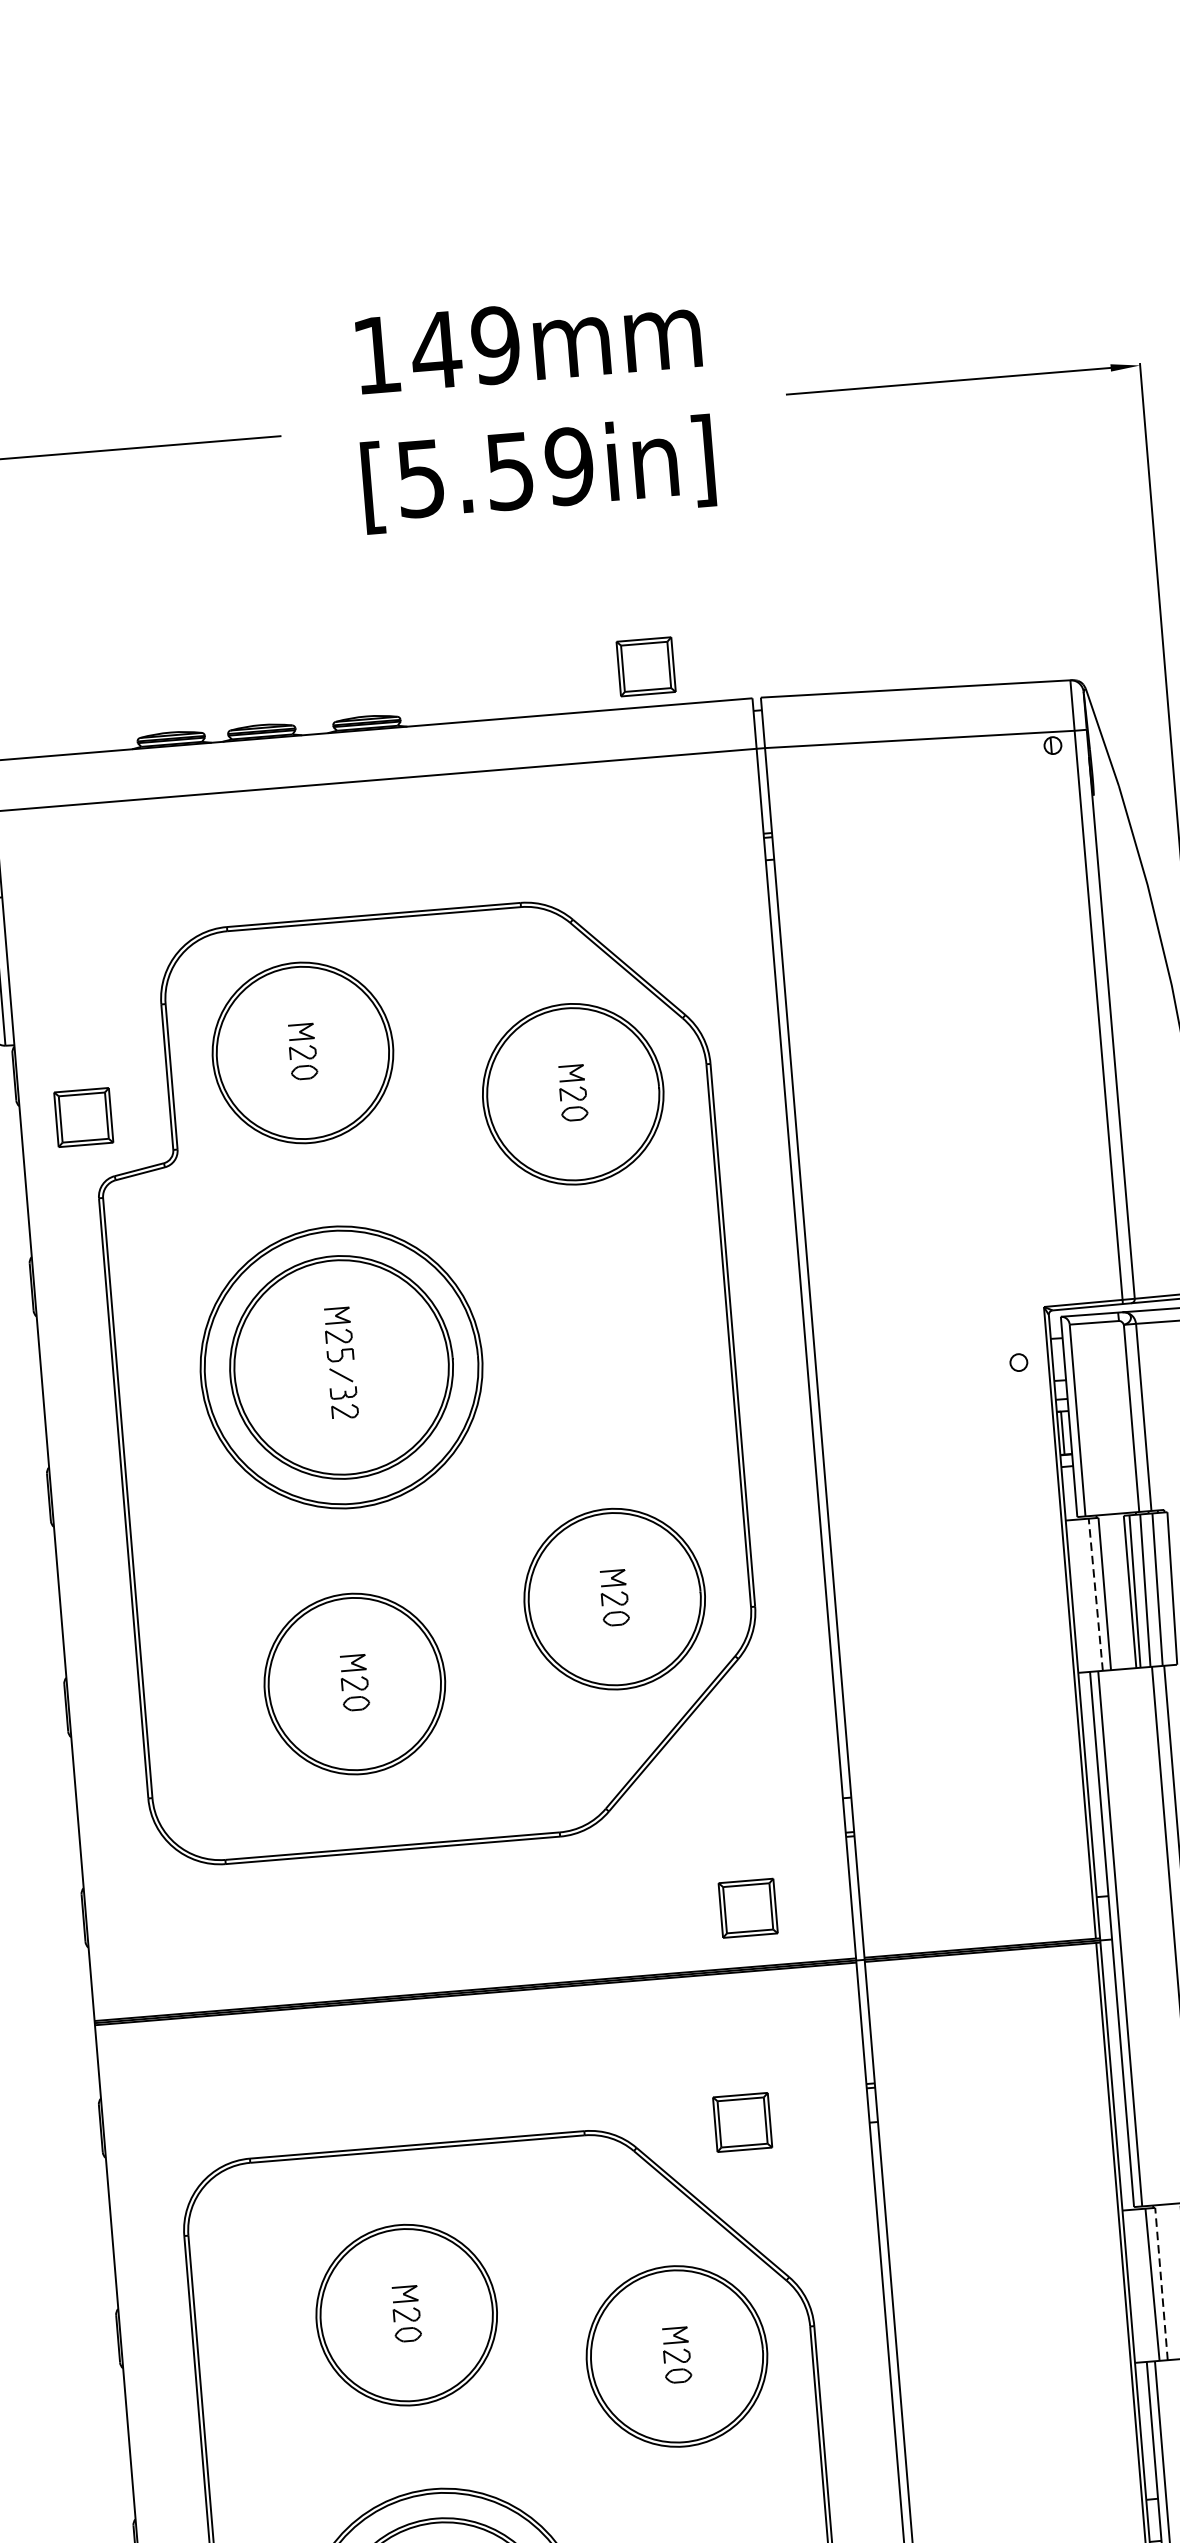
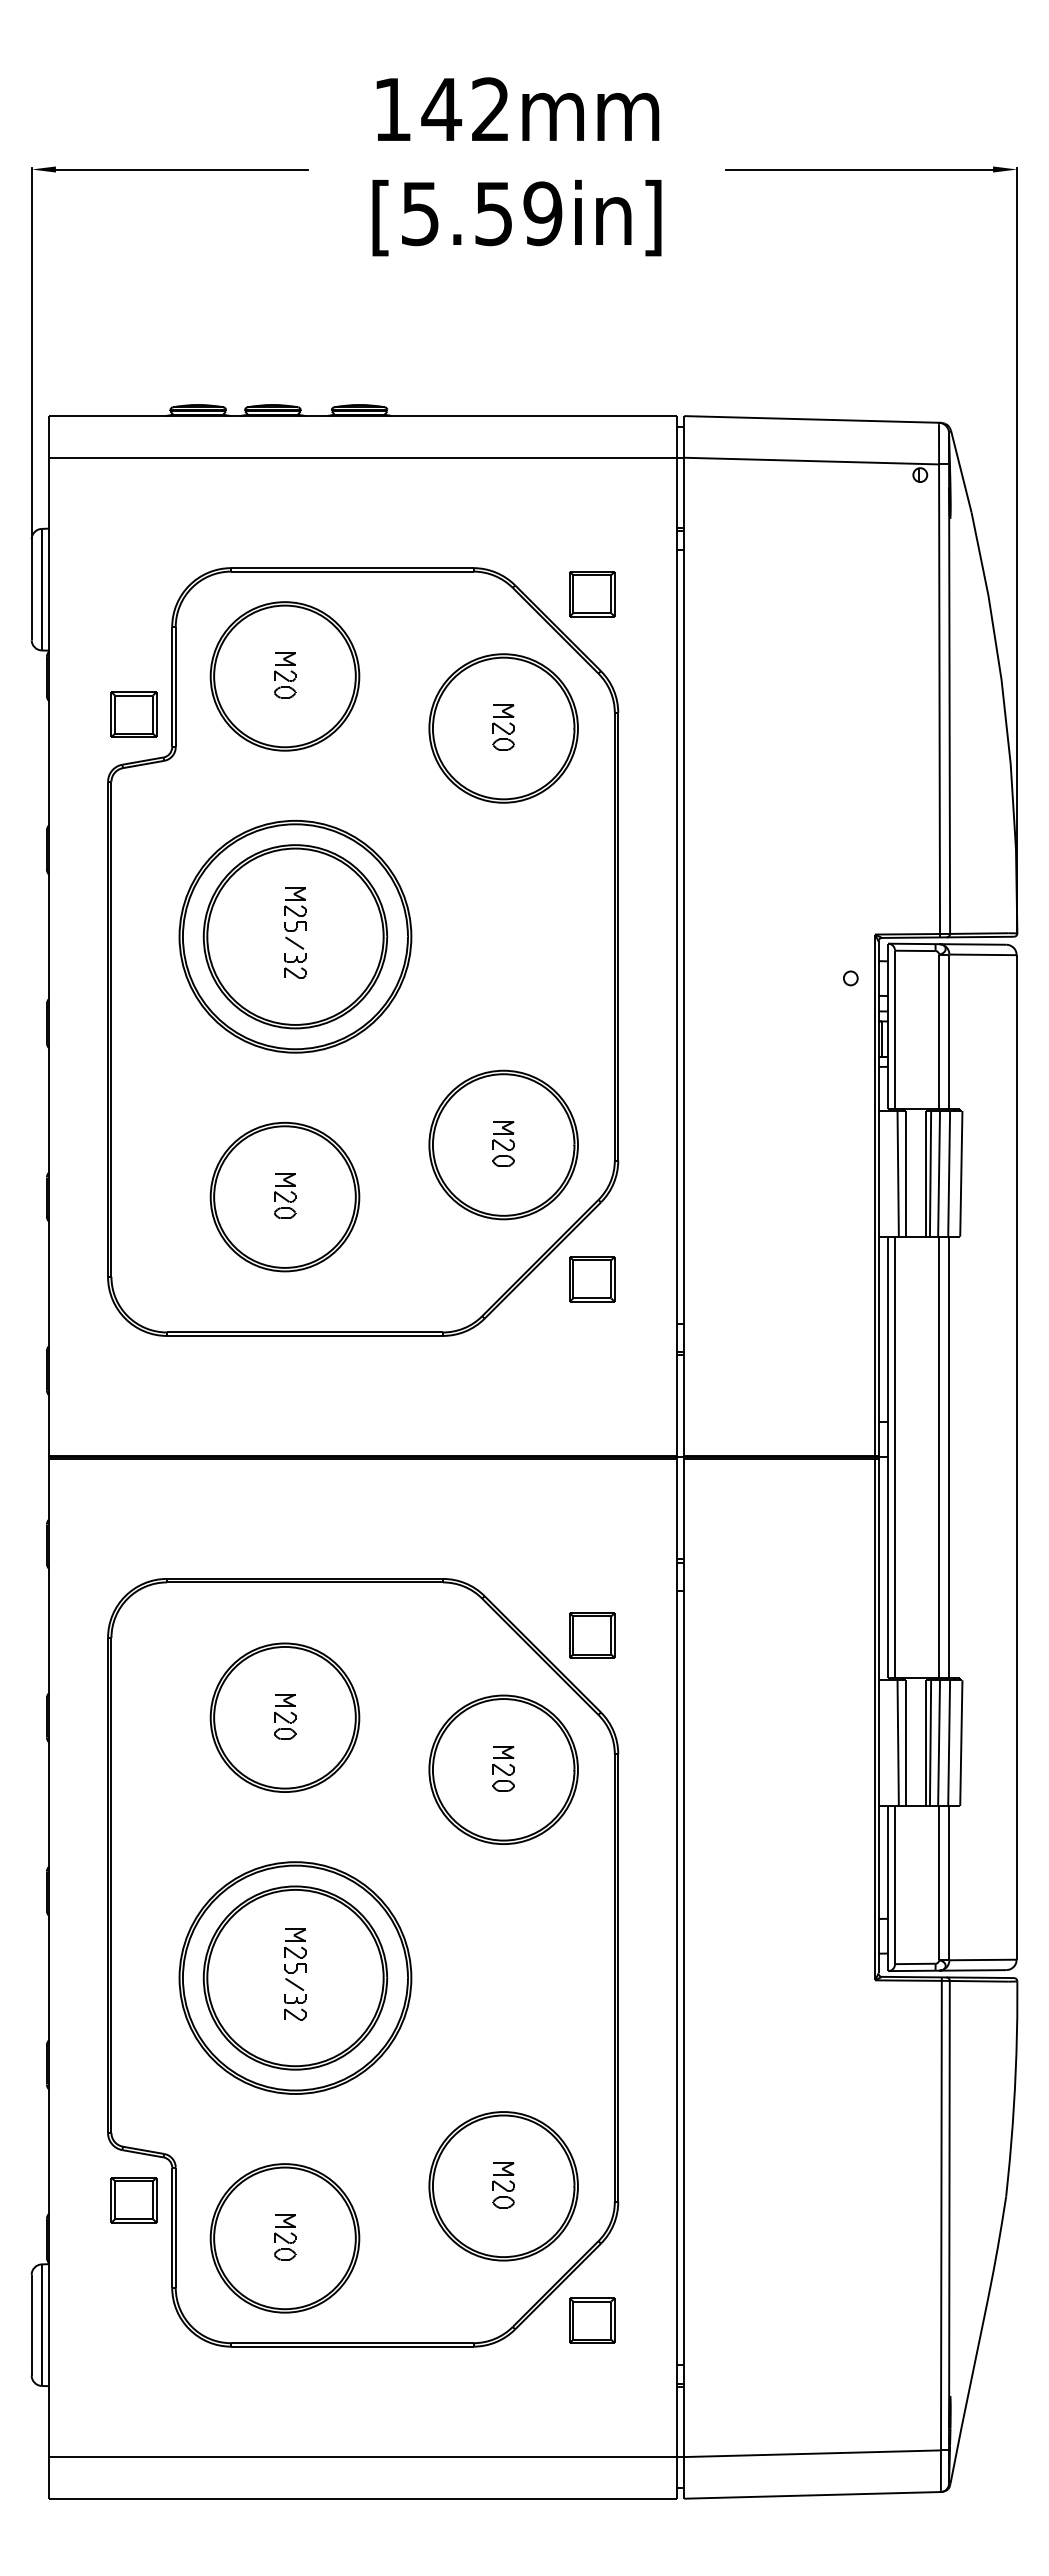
text: (495, 345) -> (490, 109), 149mm -> 142mm
part: (646, 667) -> (592, 594), moved
part: (83, 1117) -> (133, 714), moved
line: (1096, 1594) -> (898, 1173), dashed -> solid
part: (748, 1908) -> (592, 1279), moved
part: (742, 2122) -> (592, 1635), moved
line: (1161, 2284) -> (905, 1743), dashed -> solid

